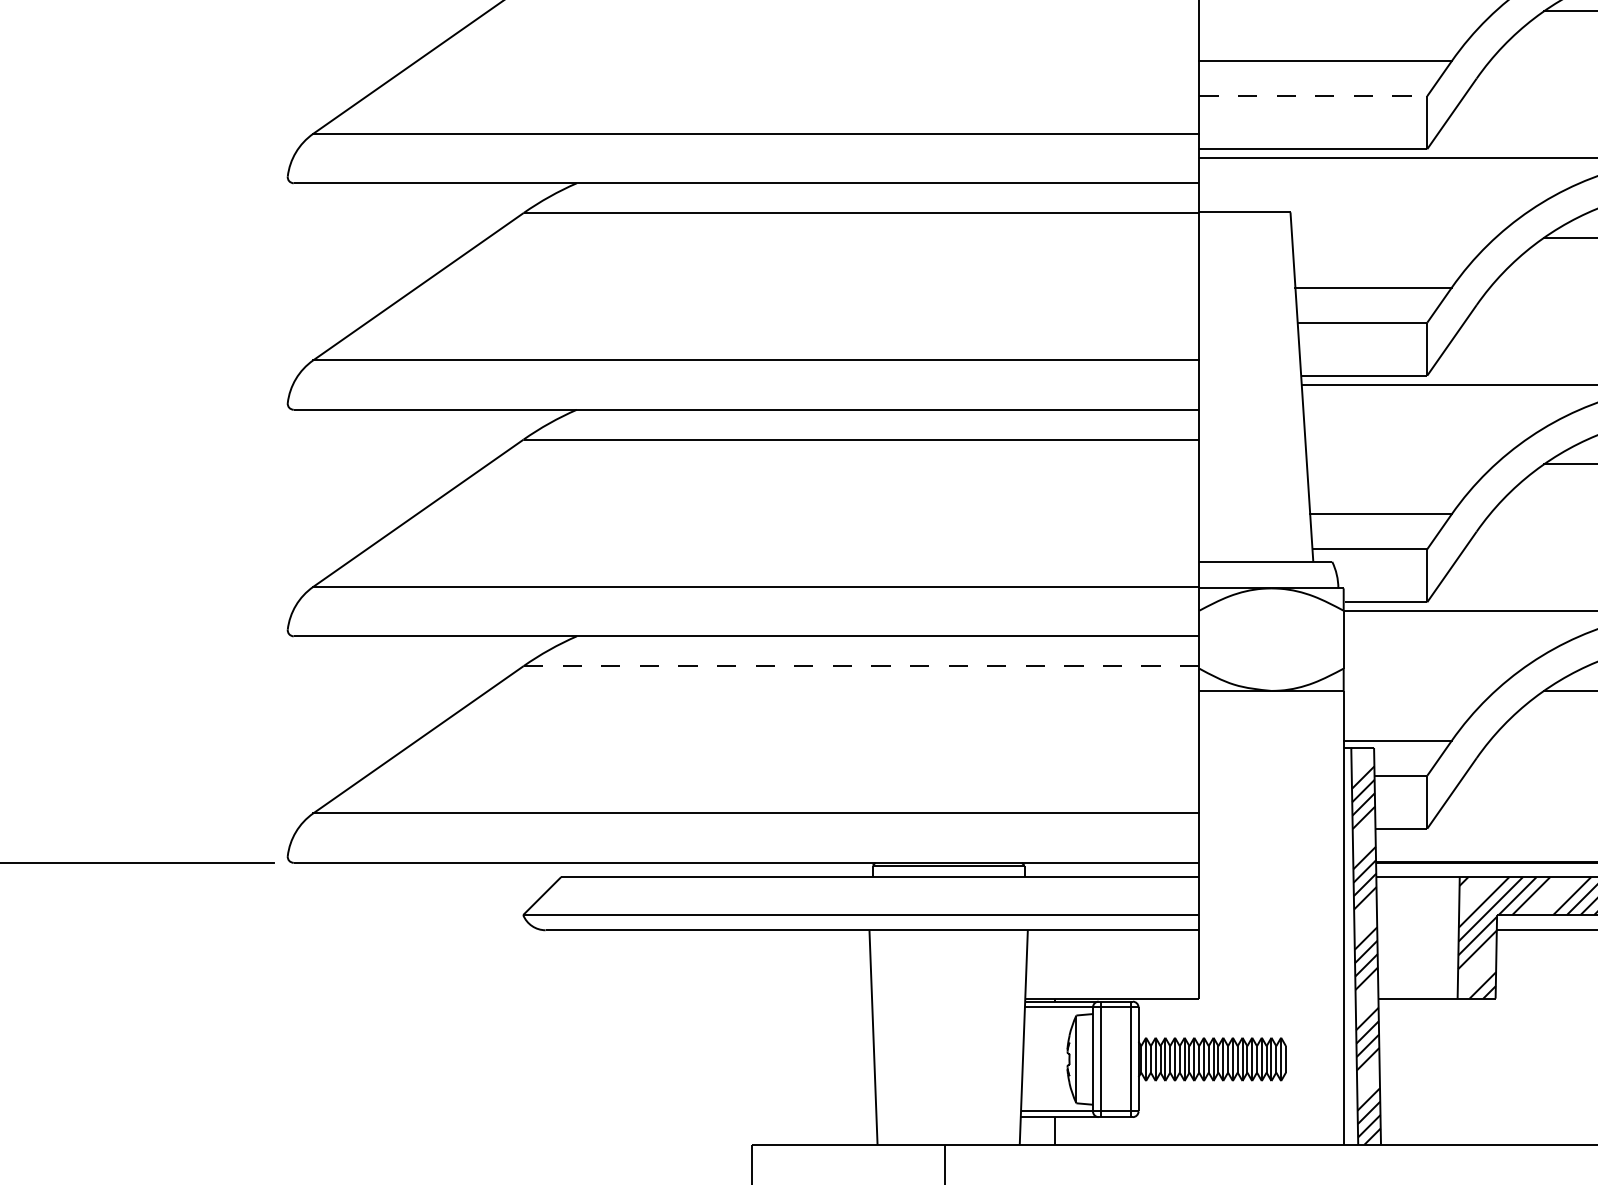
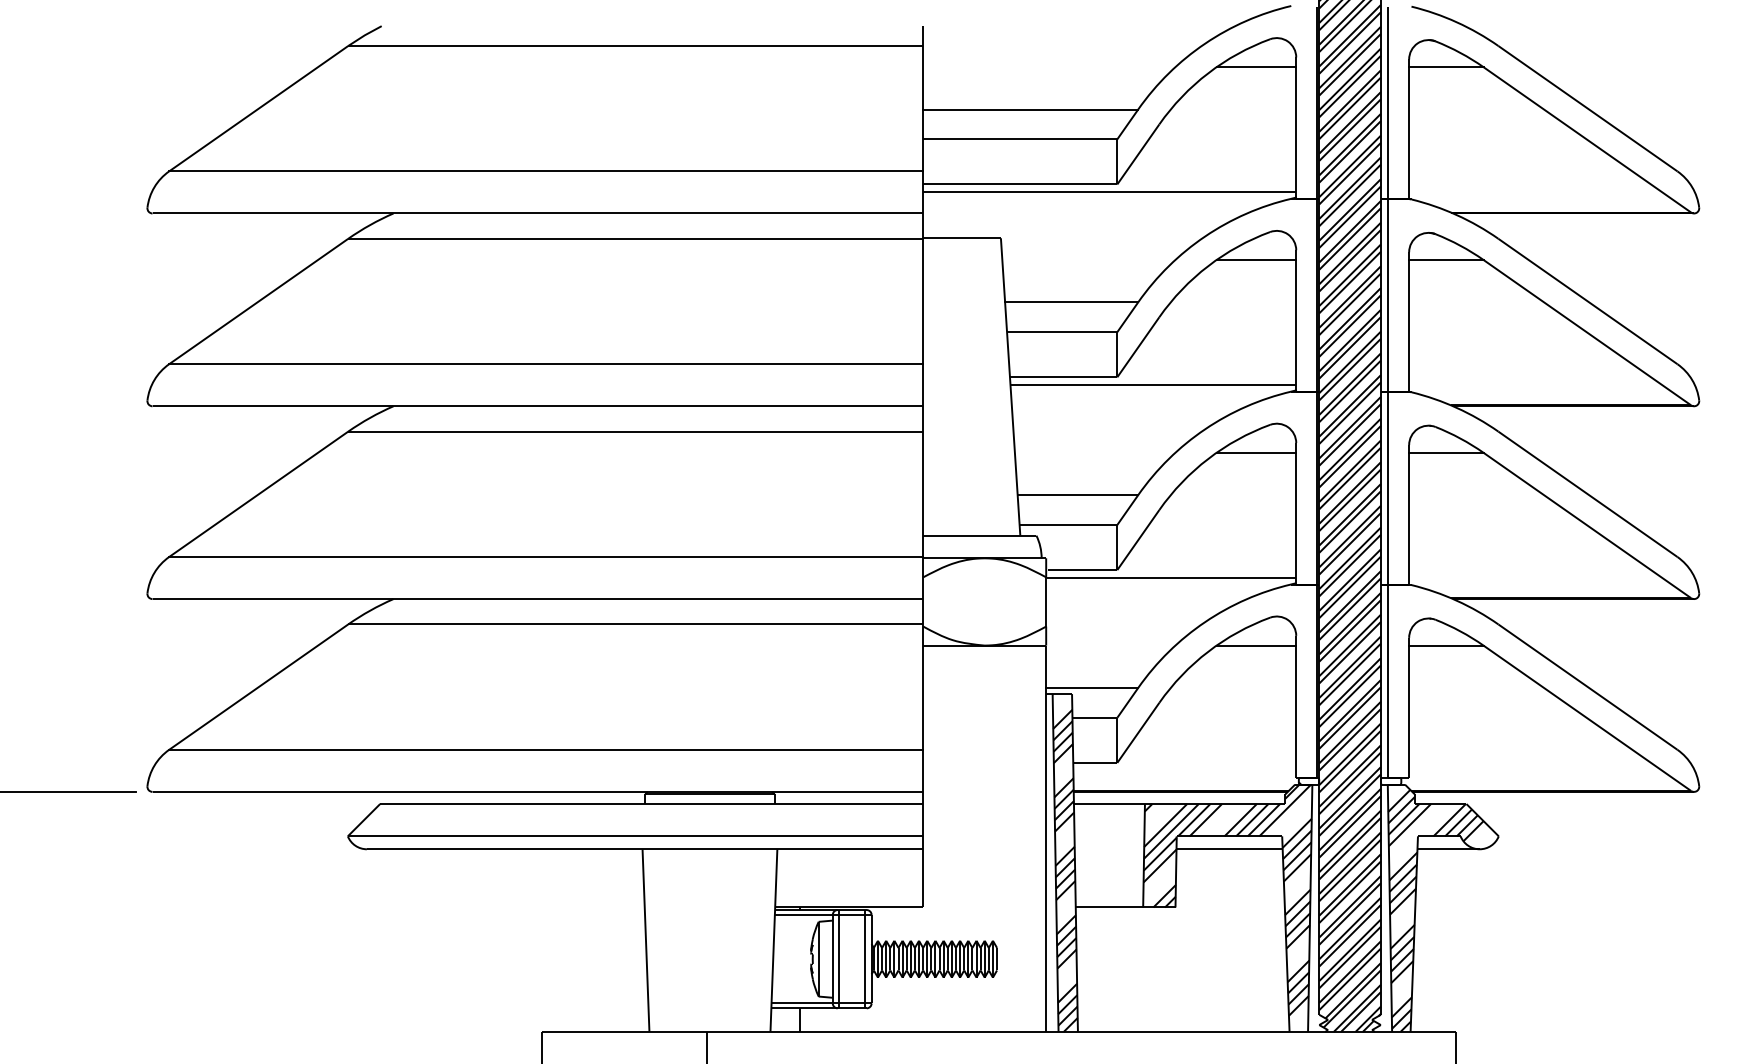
line: (1313, 96) -> (1020, 139), dashed -> solid
line: (861, 666) -> (635, 624), dashed -> solid

